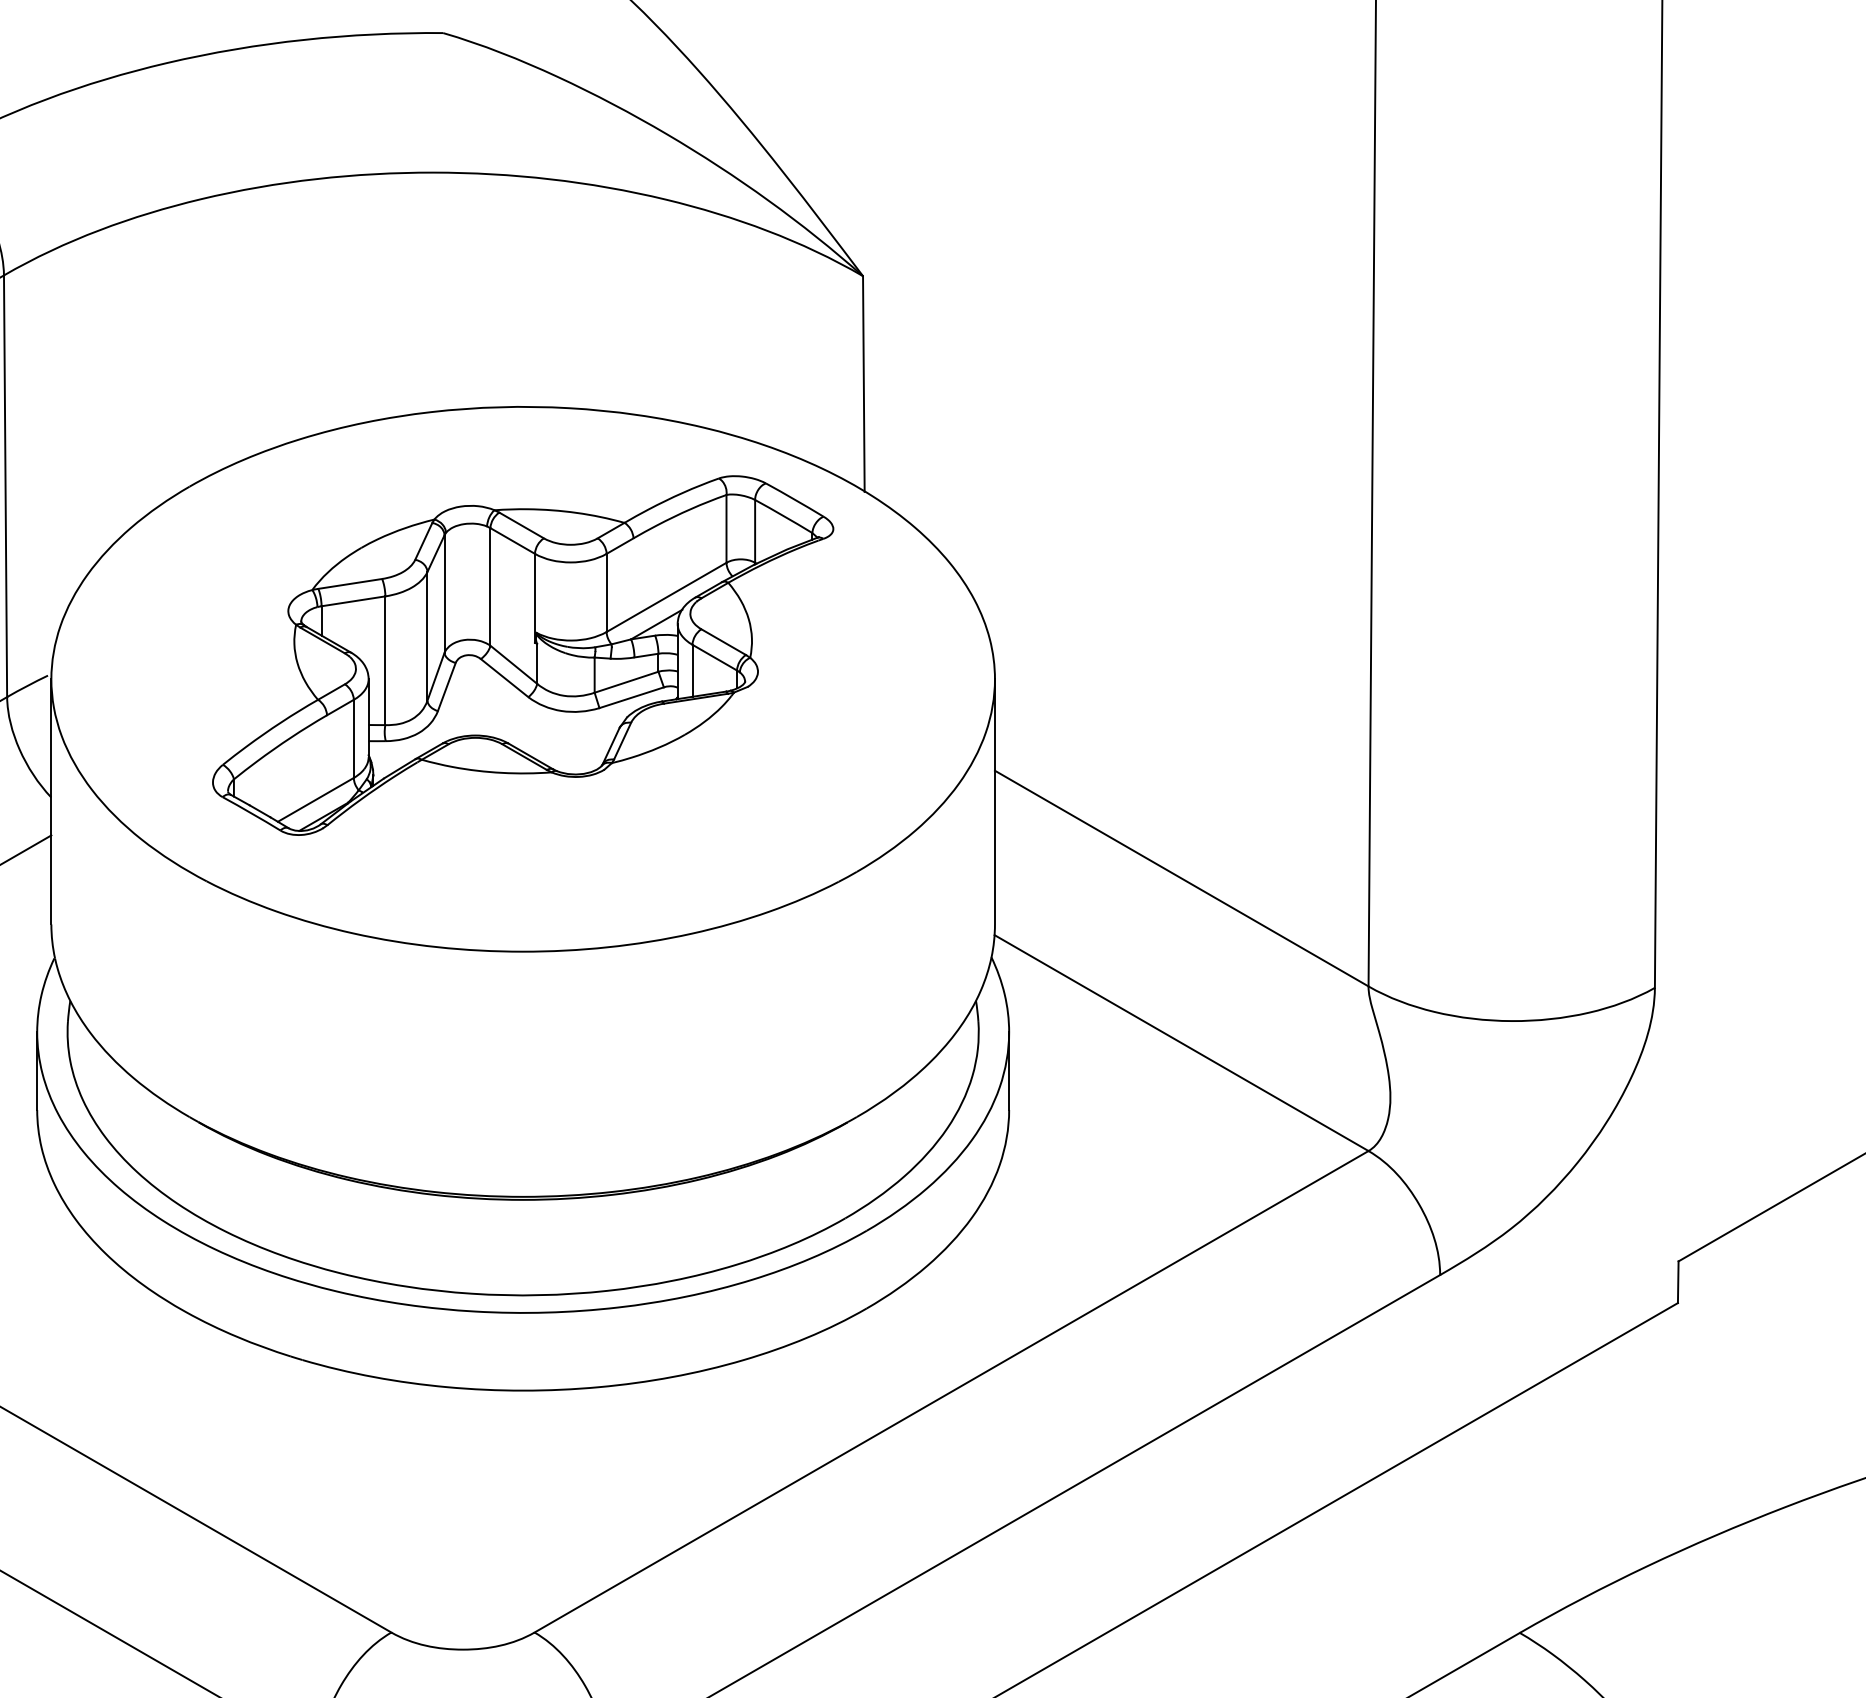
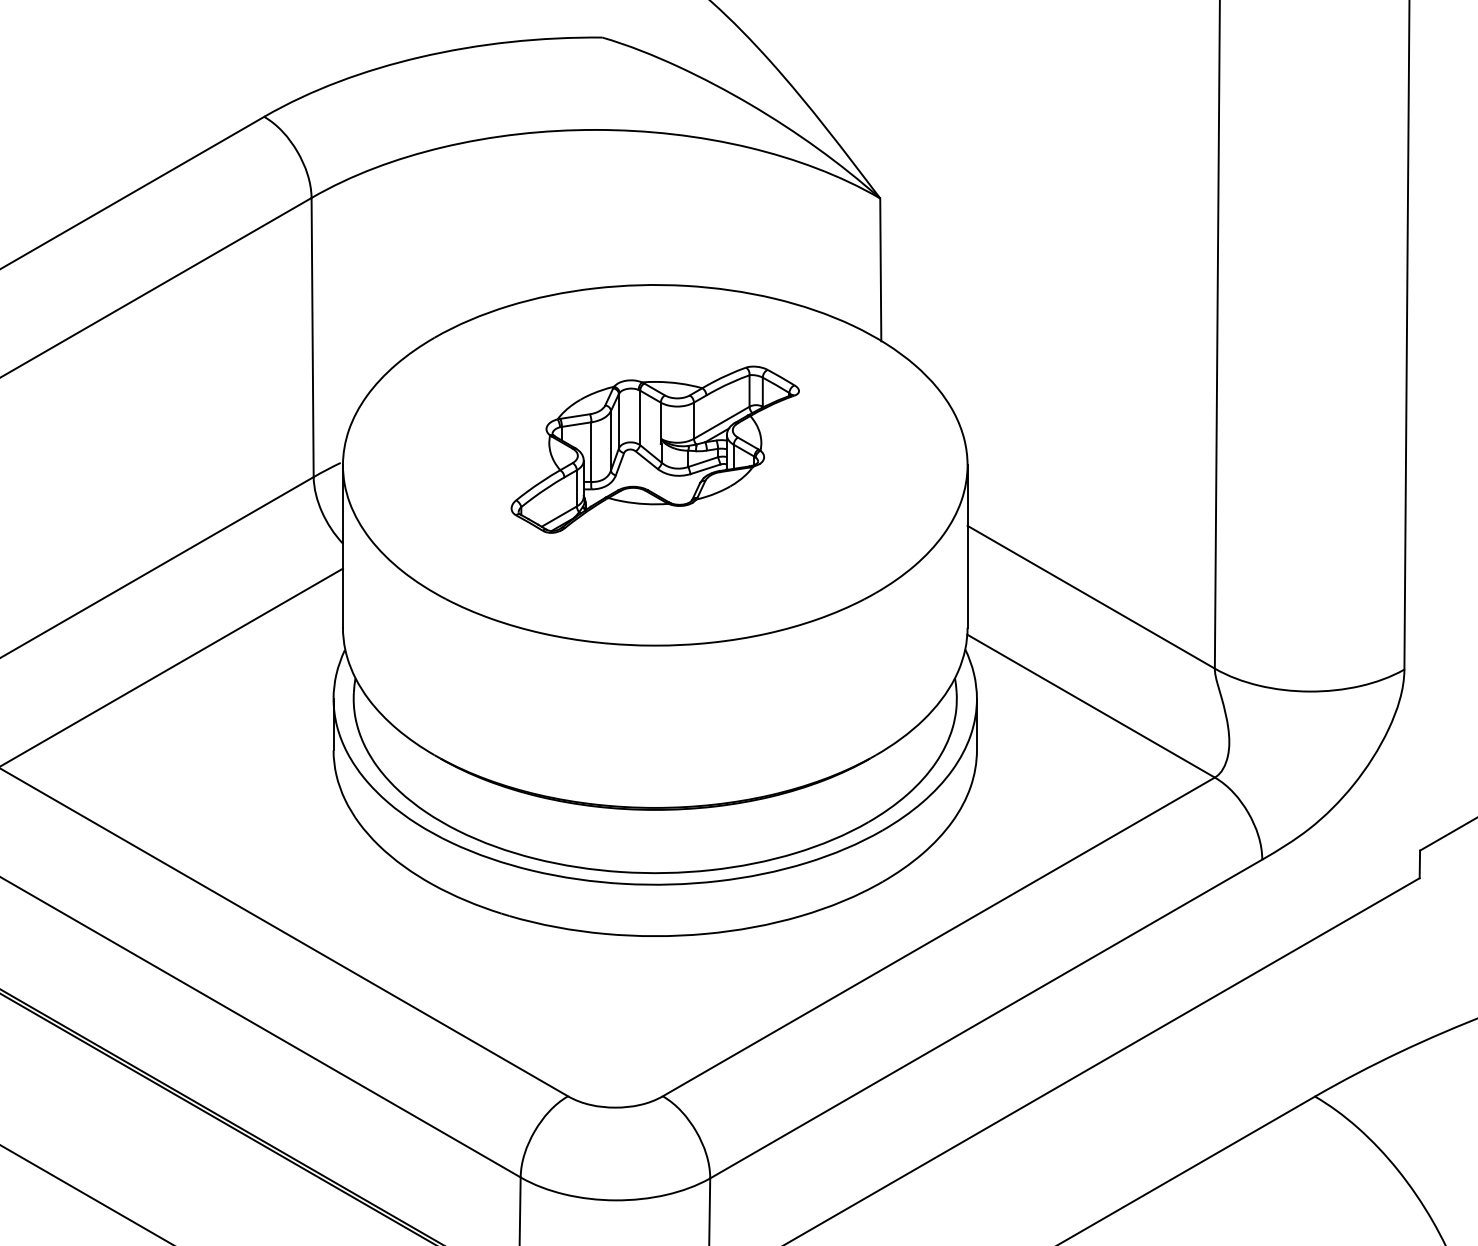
part: (523, 655) -> (655, 449), size x0.7

